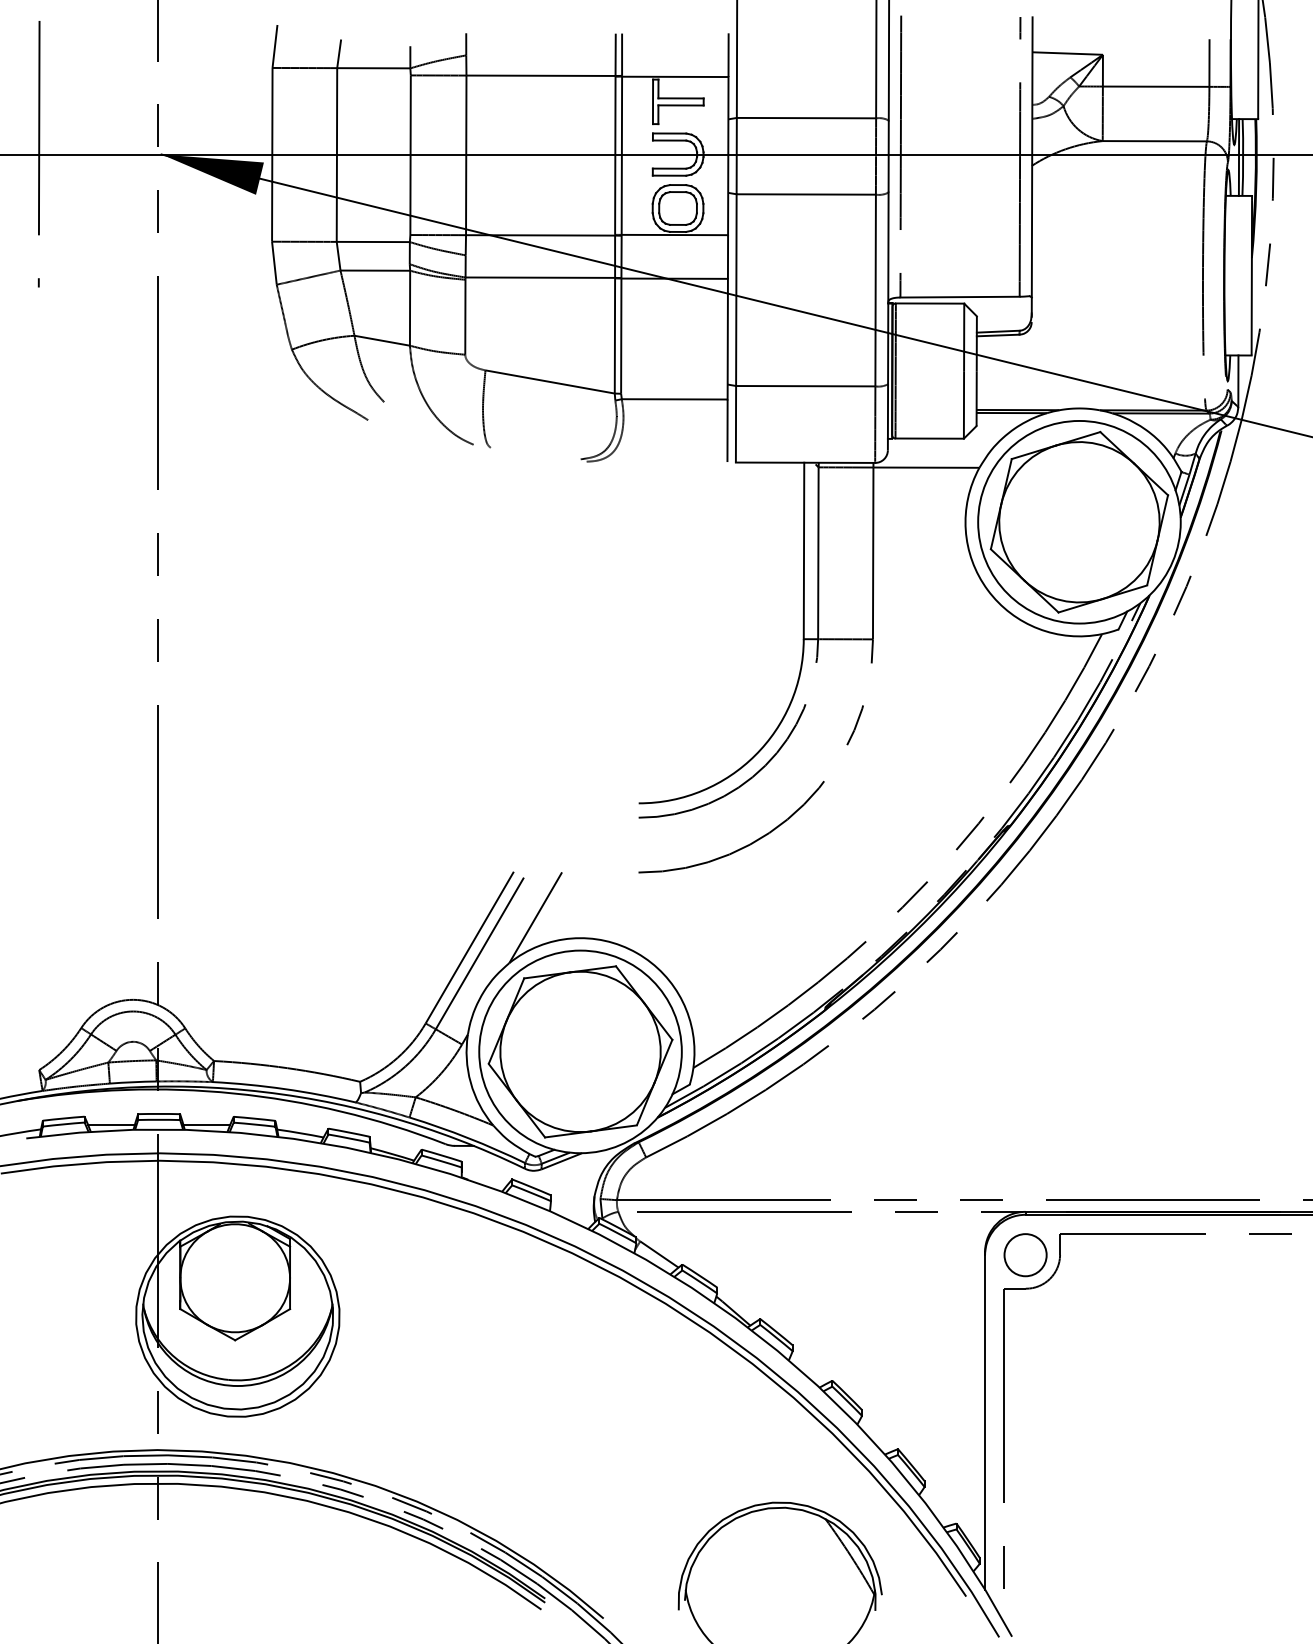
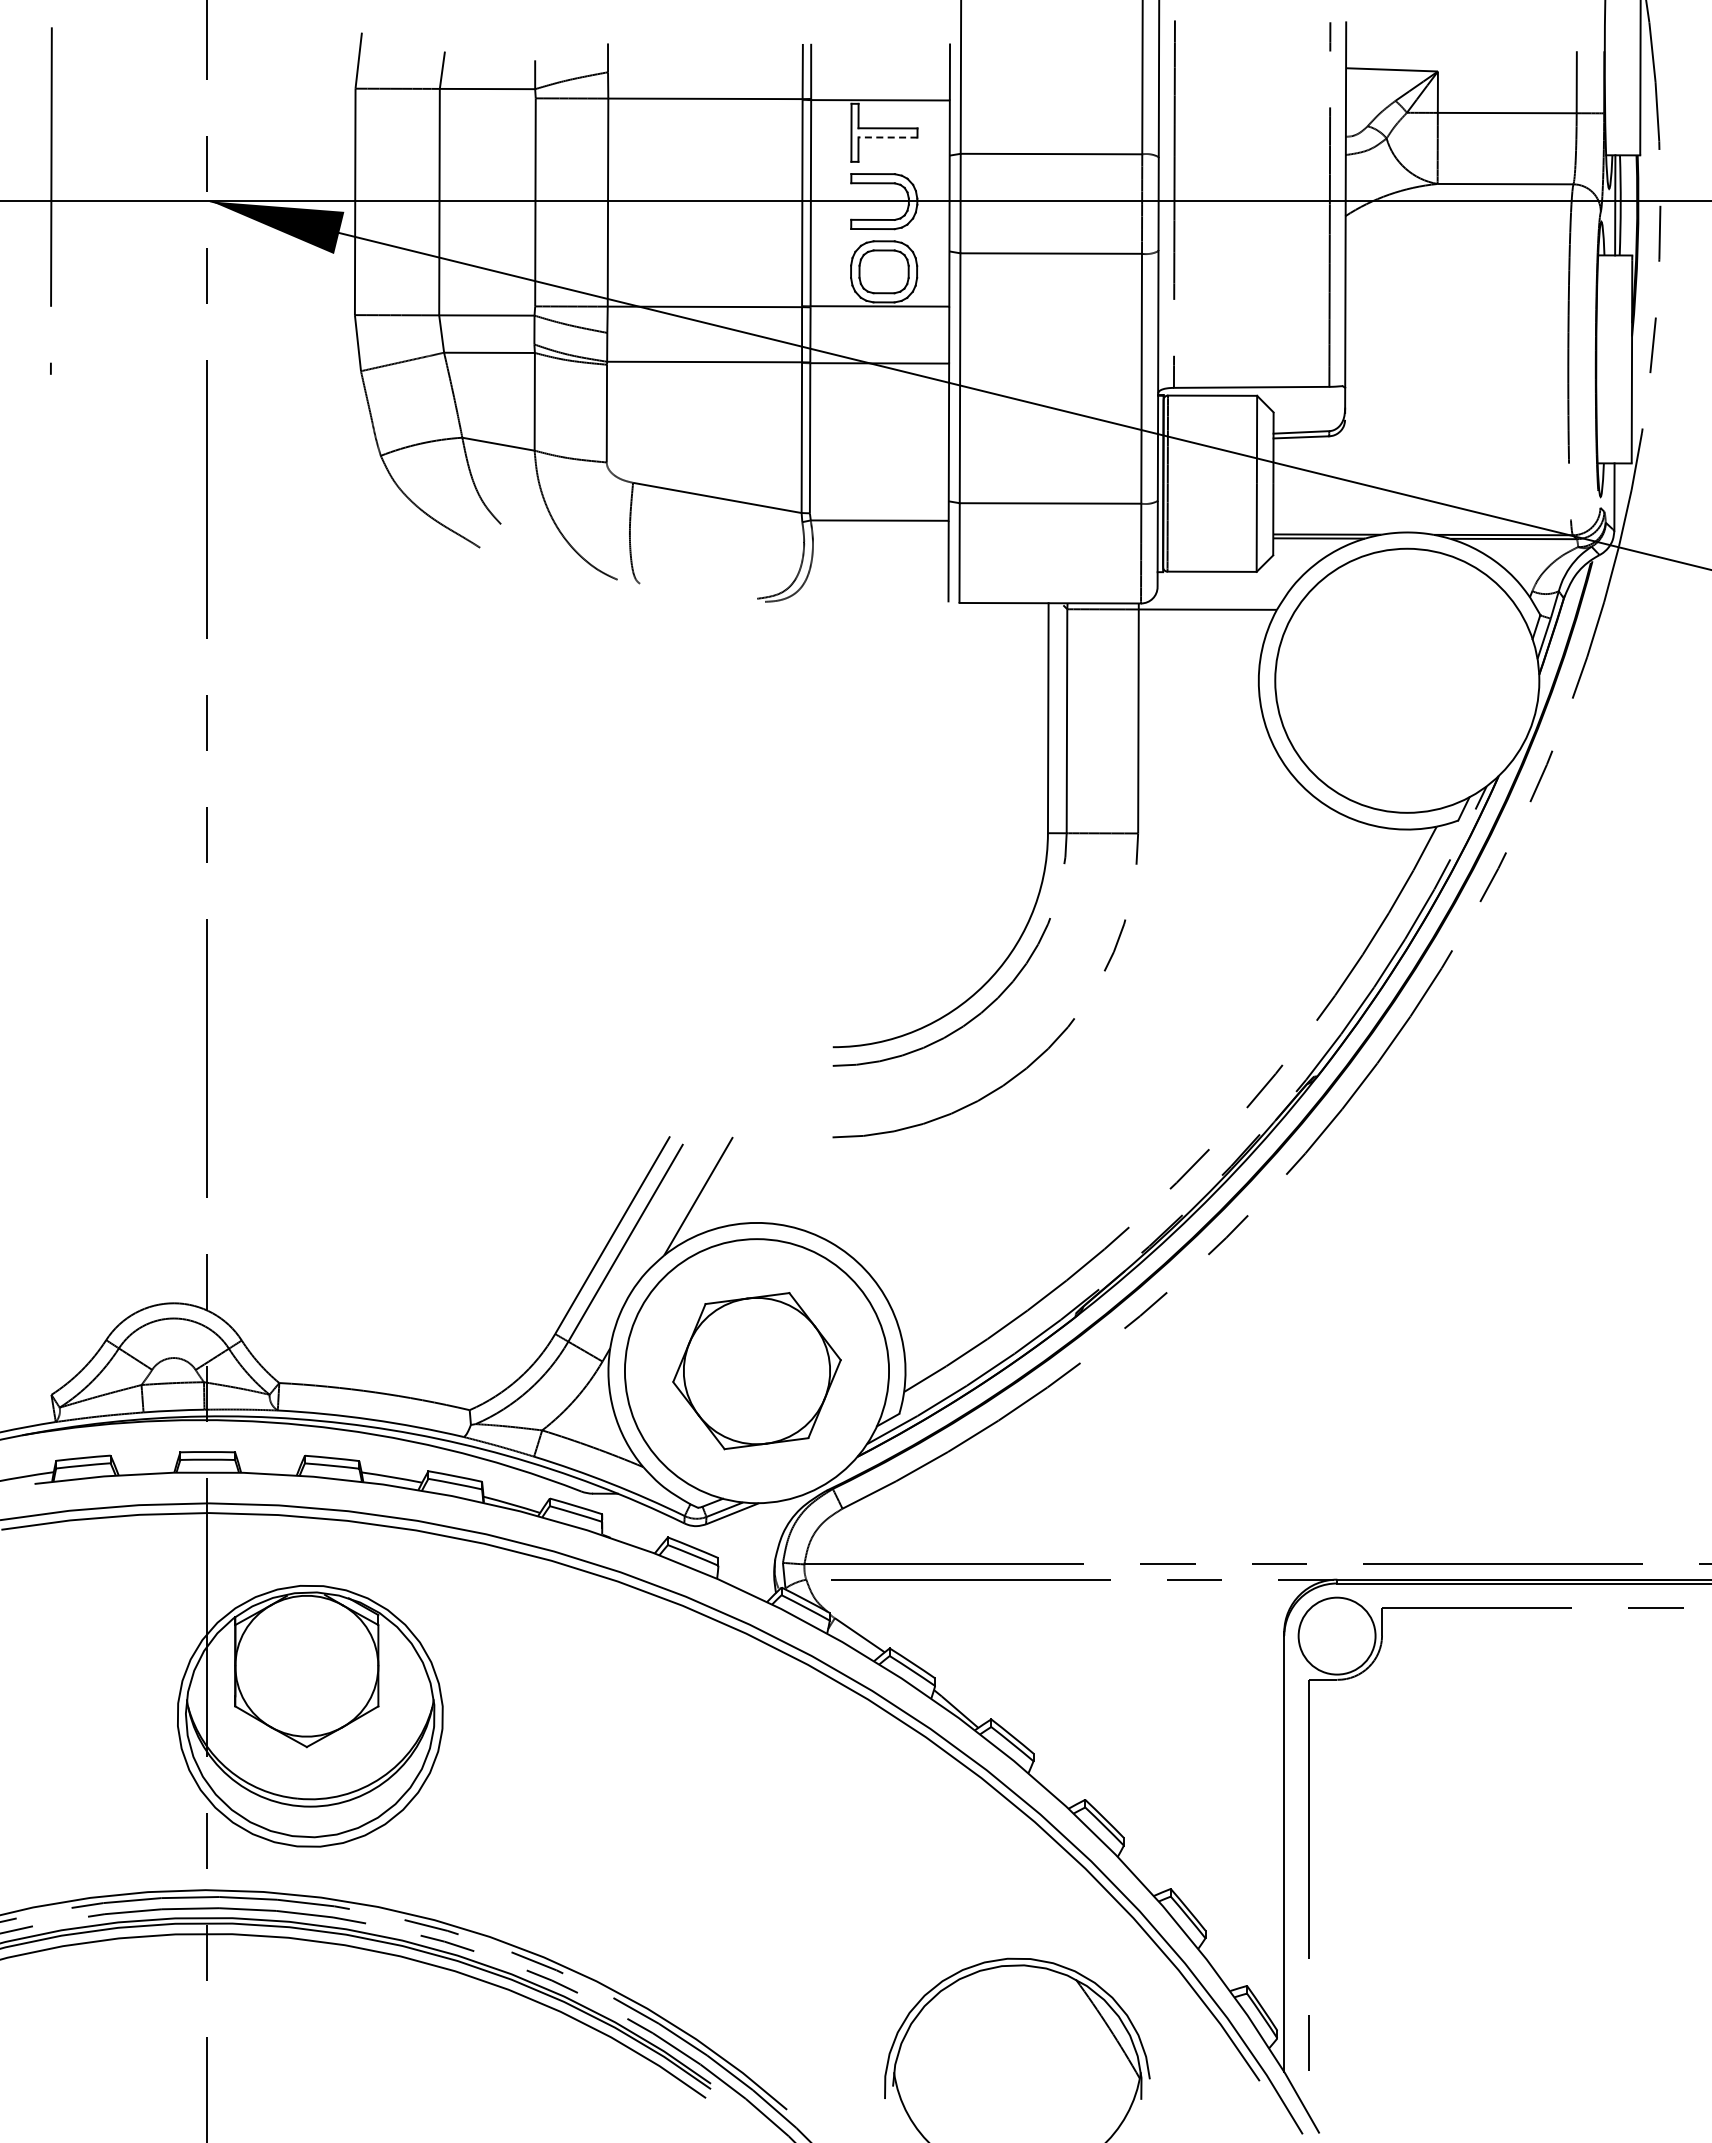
line: (680, 105) -> (887, 137), solid -> dashed
part: (1078, 522) -> (1406, 680), removed
part: (580, 1051) -> (756, 1370), size x0.7
line: (111, 1125) -> (145, 1466), removed
line: (206, 1125) -> (269, 1466), removed
circle: (1025, 1254) -> (1336, 1635), size x1.4

